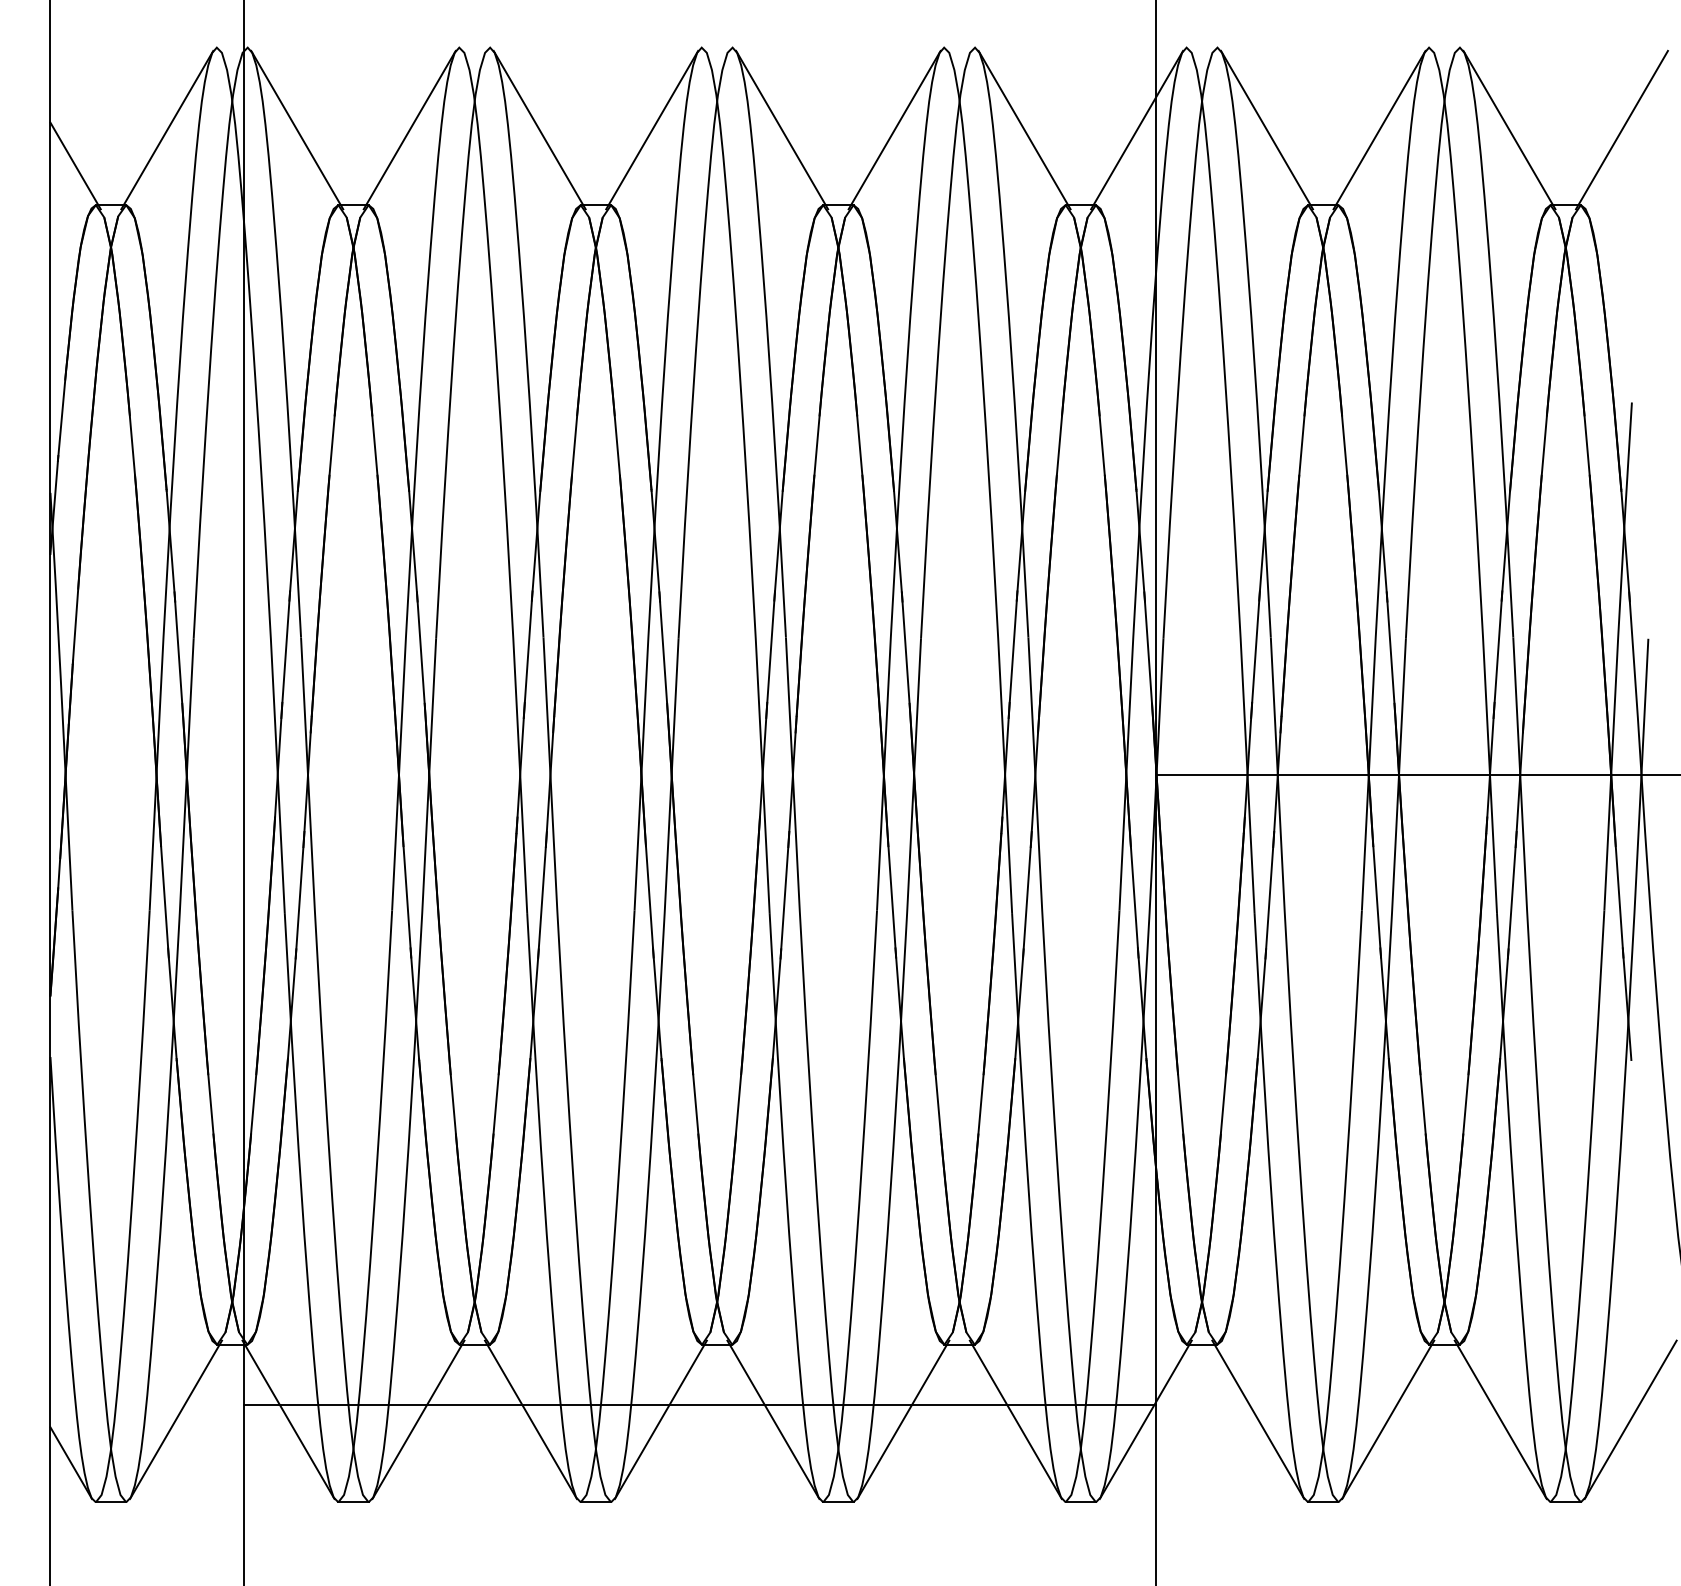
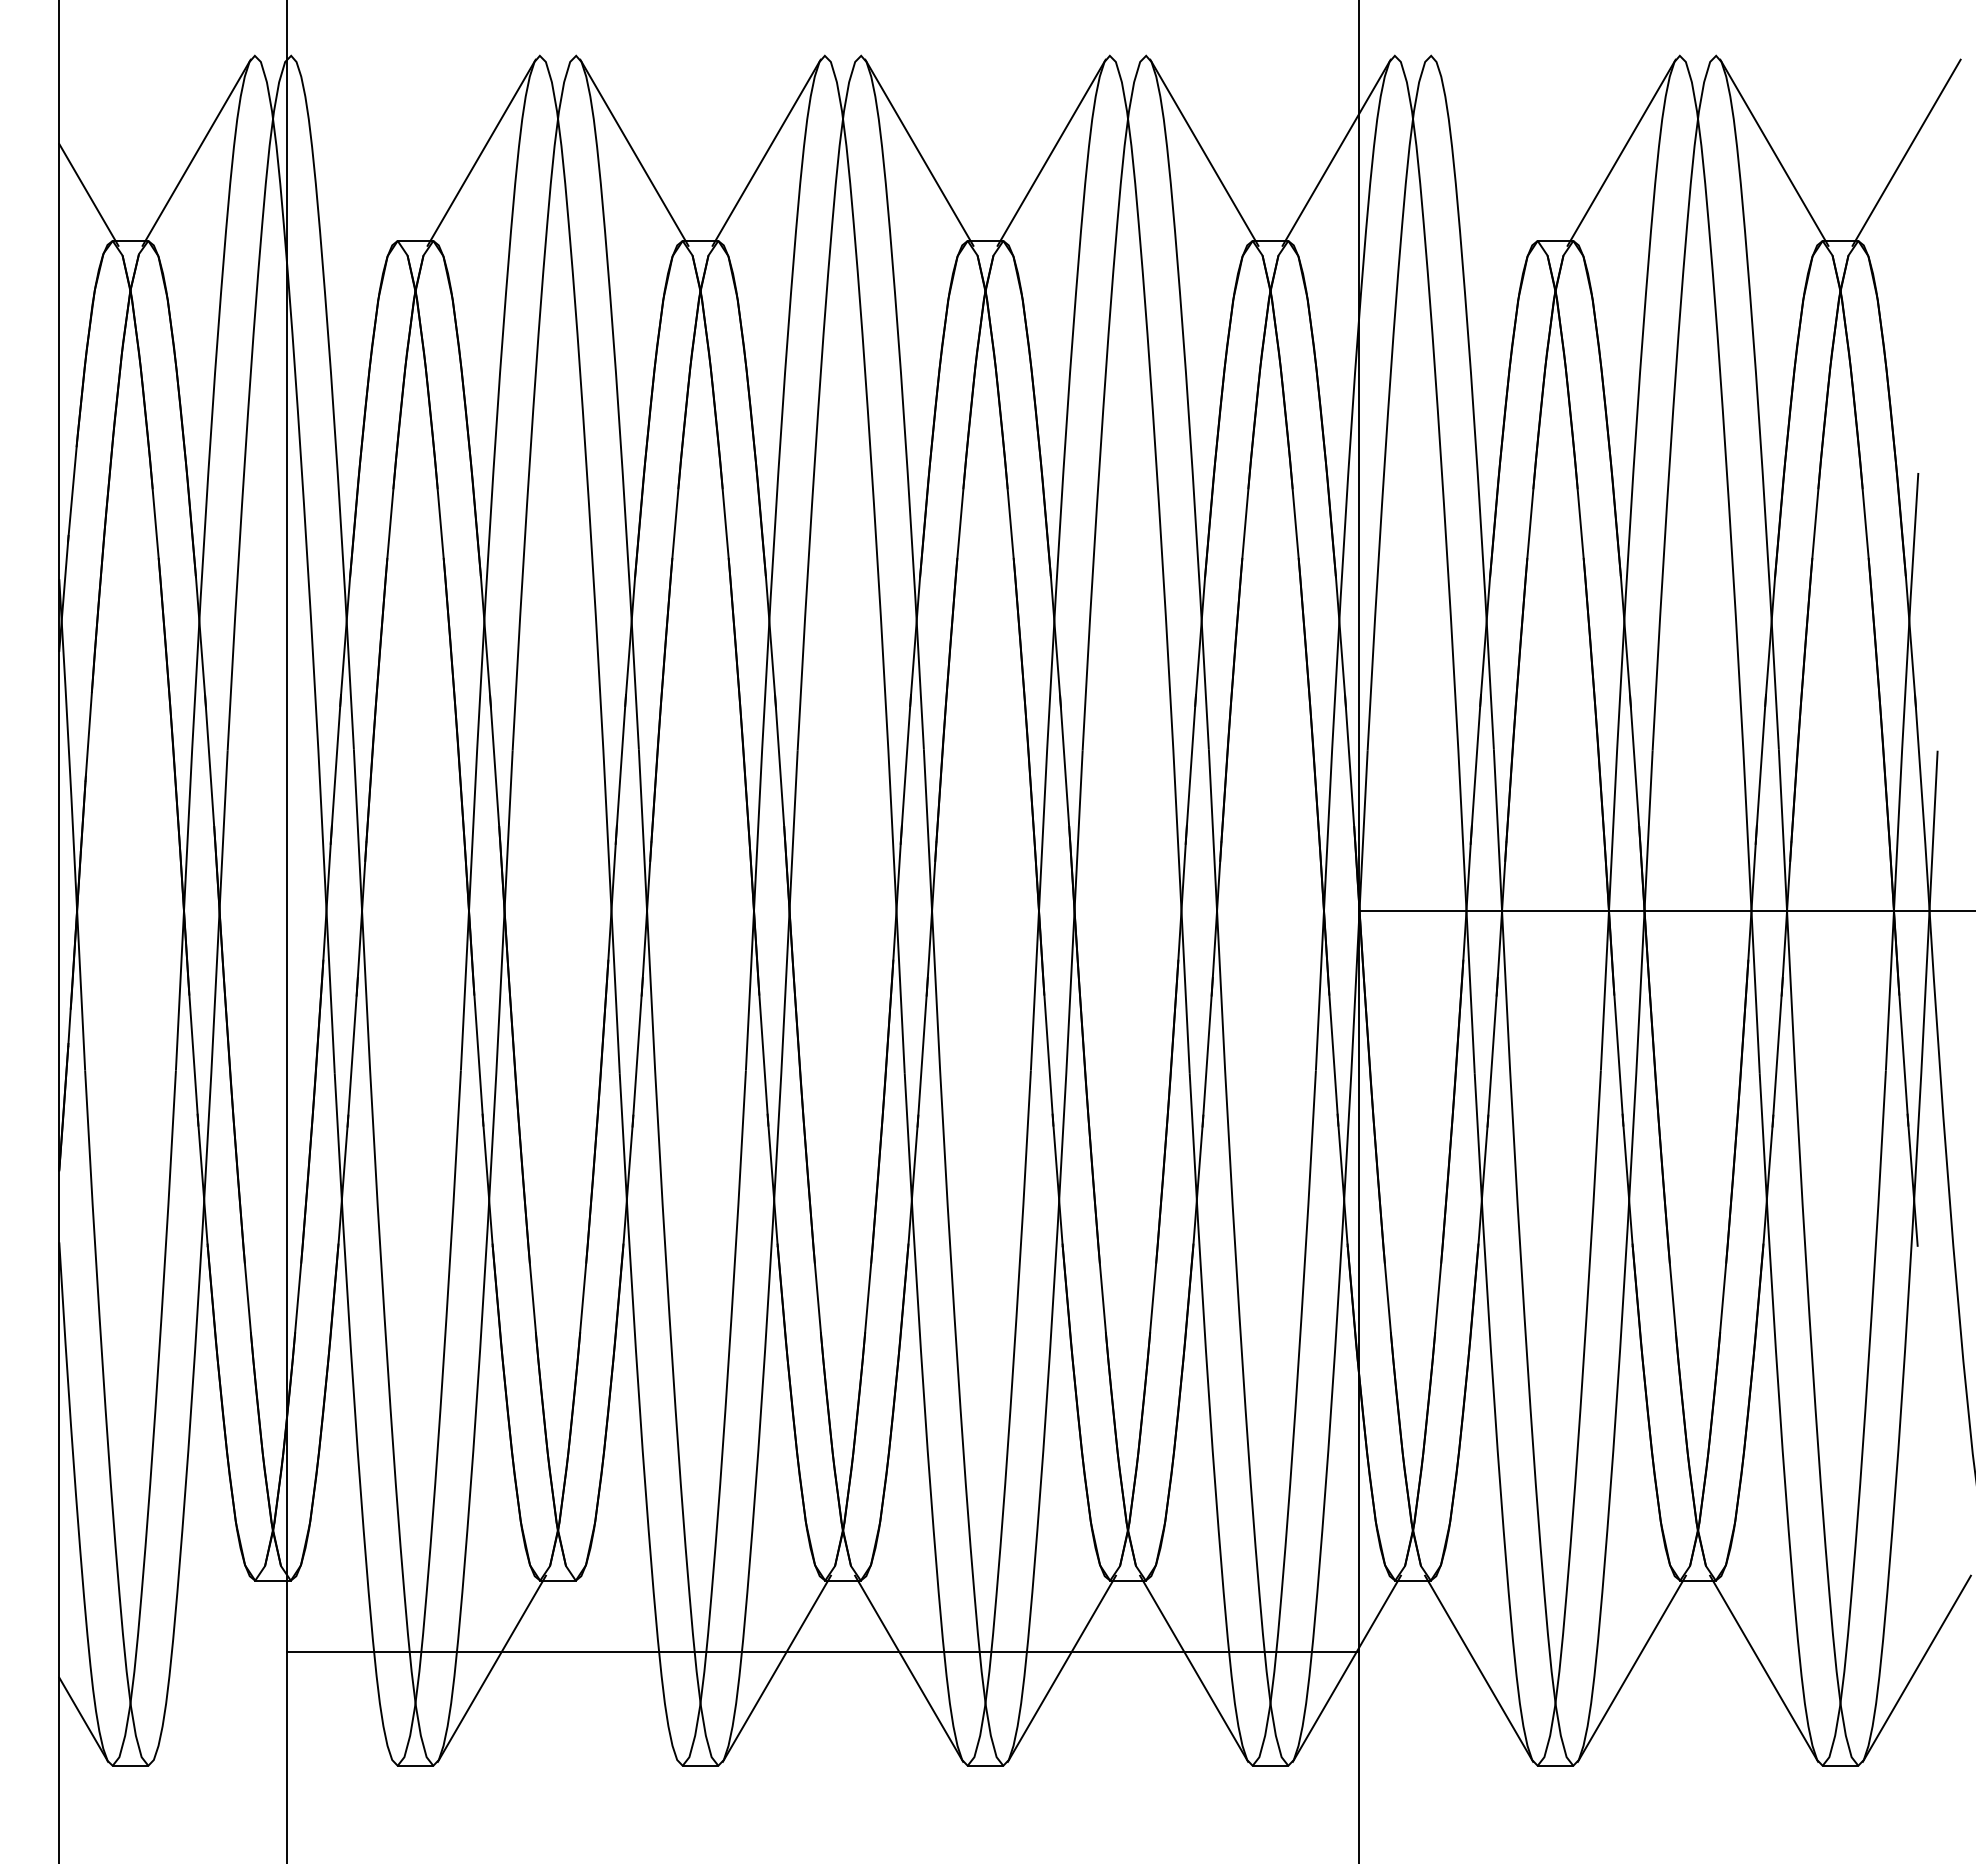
line: (297, 129) -> (349, 152), removed
line: (1267, 129) -> (1489, 152), removed
line: (175, 1419) -> (206, 1668), removed
line: (288, 1419) -> (339, 1668), removed
line: (531, 1419) -> (624, 1668), removed

